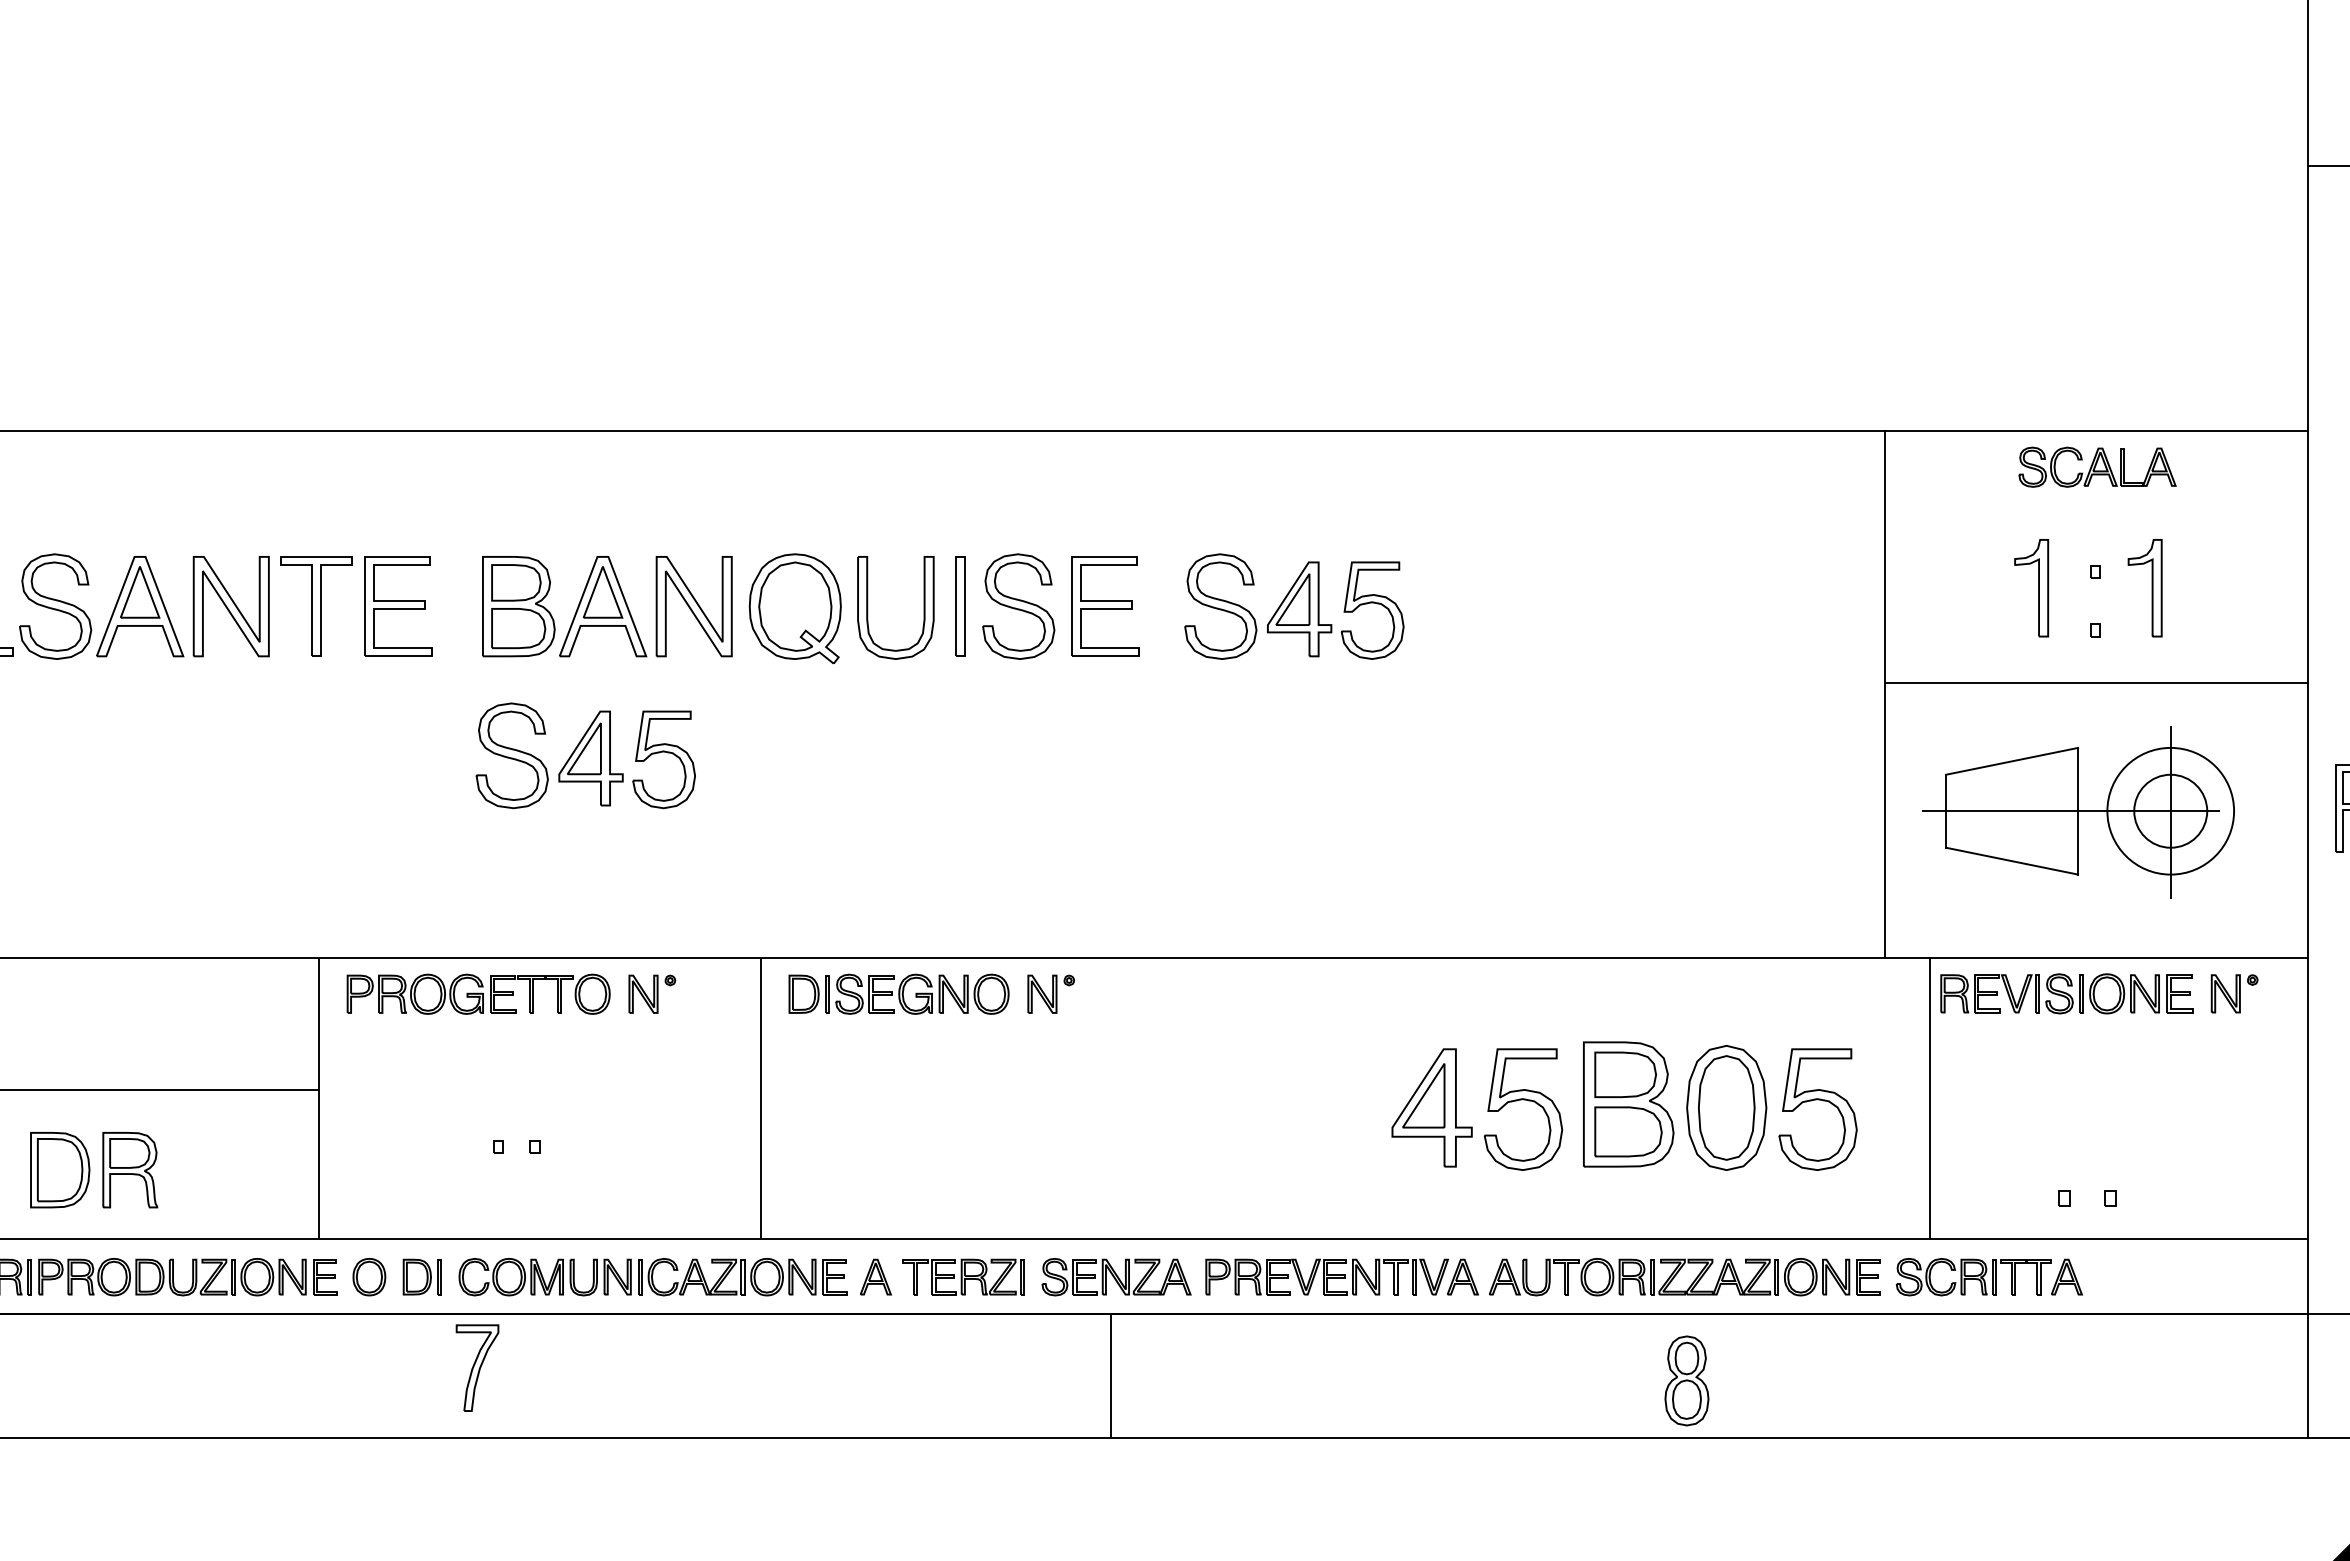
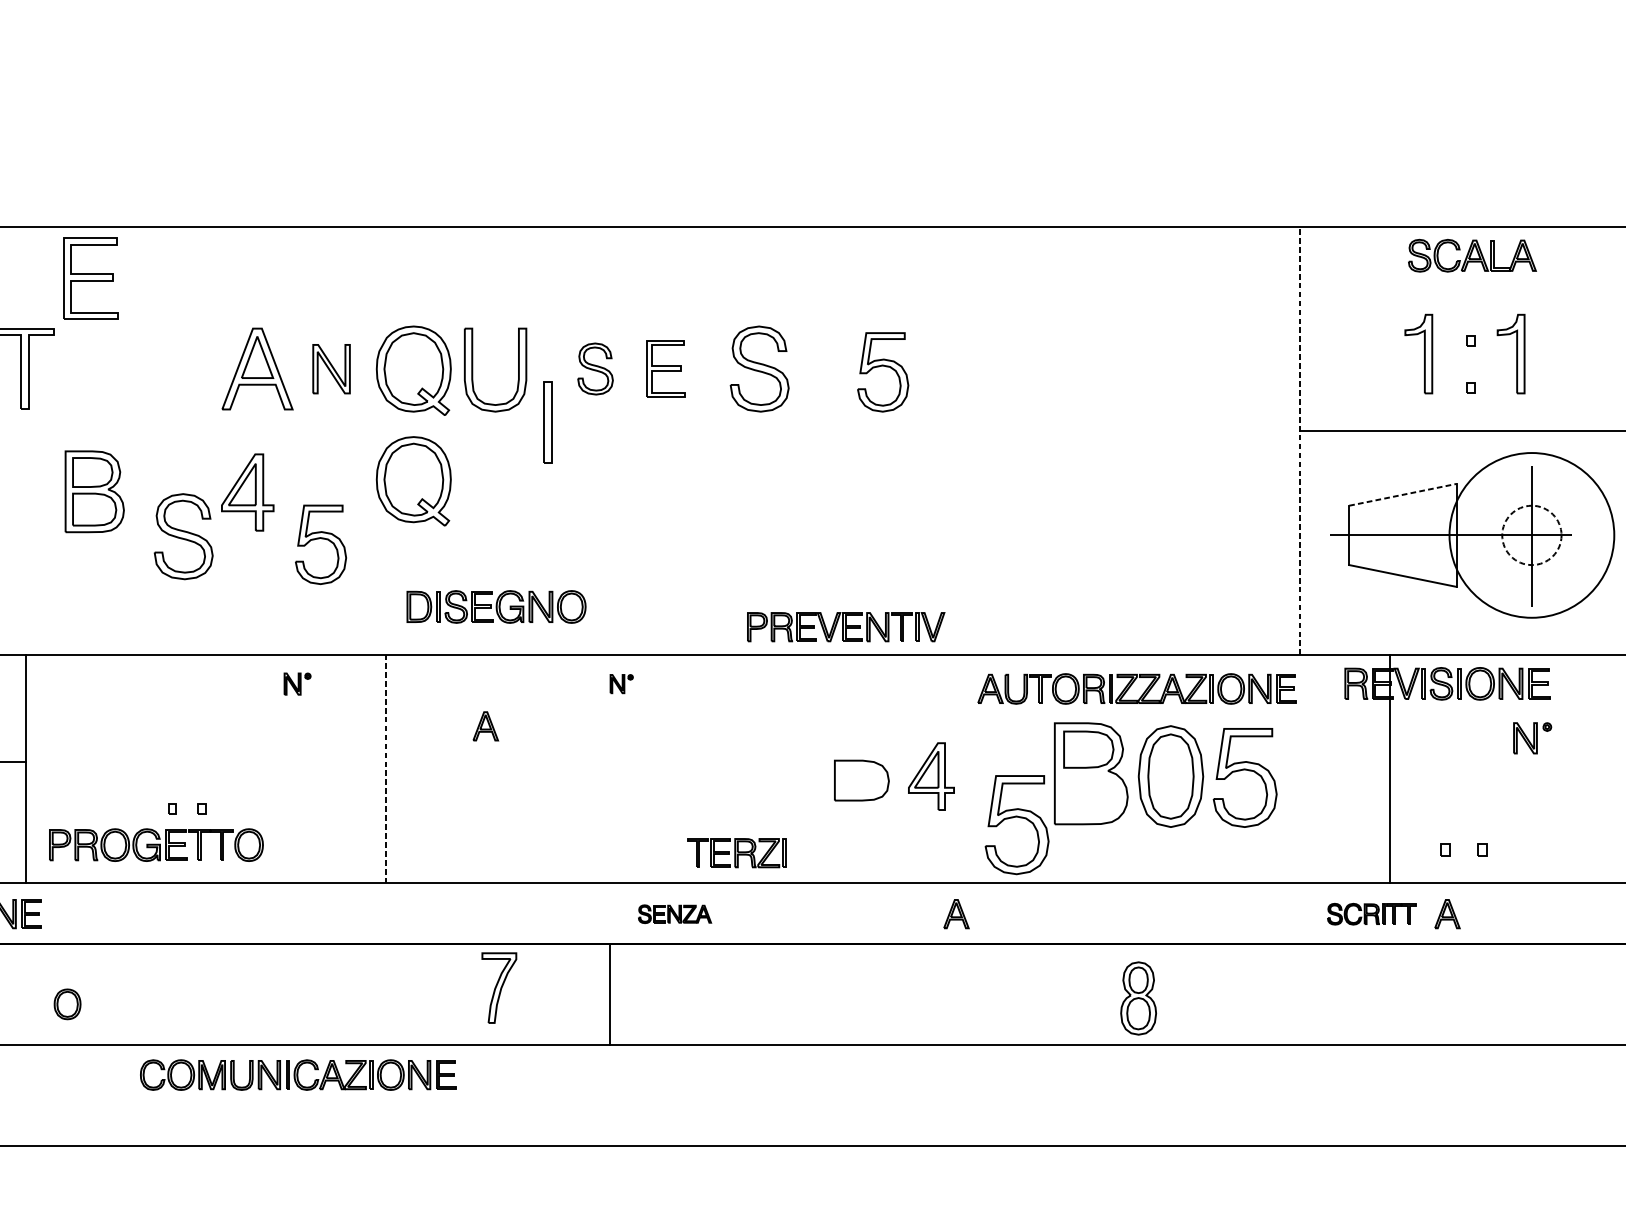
part: (398, 606) -> (91, 278), moved
part: (518, 606) -> (94, 491), moved
part: (693, 606) -> (331, 368), size x0.6
part: (960, 606) -> (548, 422), moved
part: (1018, 606) -> (595, 368), size x0.6
part: (1105, 606) -> (665, 368), size x0.7
part: (1299, 609) -> (823, 371), removed
line: (1884, 694) -> (1299, 440), solid -> dashed
part: (794, 744) -> (413, 481), added
part: (663, 752) -> (320, 538), moved
part: (511, 755) -> (183, 536), moved
line: (2012, 761) -> (1403, 494), solid -> dashed
circle: (2170, 810) -> (1531, 534), size x1.6
circle: (2170, 810) -> (1531, 534), solid -> dashed
part: (478, 993) -> (156, 844), moved
part: (652, 993) -> (297, 683), size x0.7
part: (898, 993) -> (496, 606), moved
part: (1050, 993) -> (621, 683), size x0.6
part: (2234, 993) -> (1532, 738), moved
line: (760, 1098) -> (385, 768), solid -> dashed
line: (1929, 1098) -> (1389, 768), moved
part: (1523, 1100) -> (1017, 817), moved
part: (1431, 1107) -> (930, 776), size x0.7
part: (1628, 1131) -> (861, 780), moved
part: (1677, 1274) -> (1130, 686), moved
part: (421, 1276) -> (109, 913), removed
part: (875, 1276) -> (485, 725), moved
part: (963, 1276) -> (736, 852), moved
part: (1326, 1276) -> (845, 626), moved
part: (369, 1277) -> (67, 1004), moved
part: (652, 1277) -> (297, 1075), moved
part: (1116, 1277) -> (674, 914), size x0.6
part: (1973, 1277) -> (1371, 914), size x0.7
part: (477, 1367) -> (499, 987), moved
line: (1111, 1375) -> (609, 994), moved

